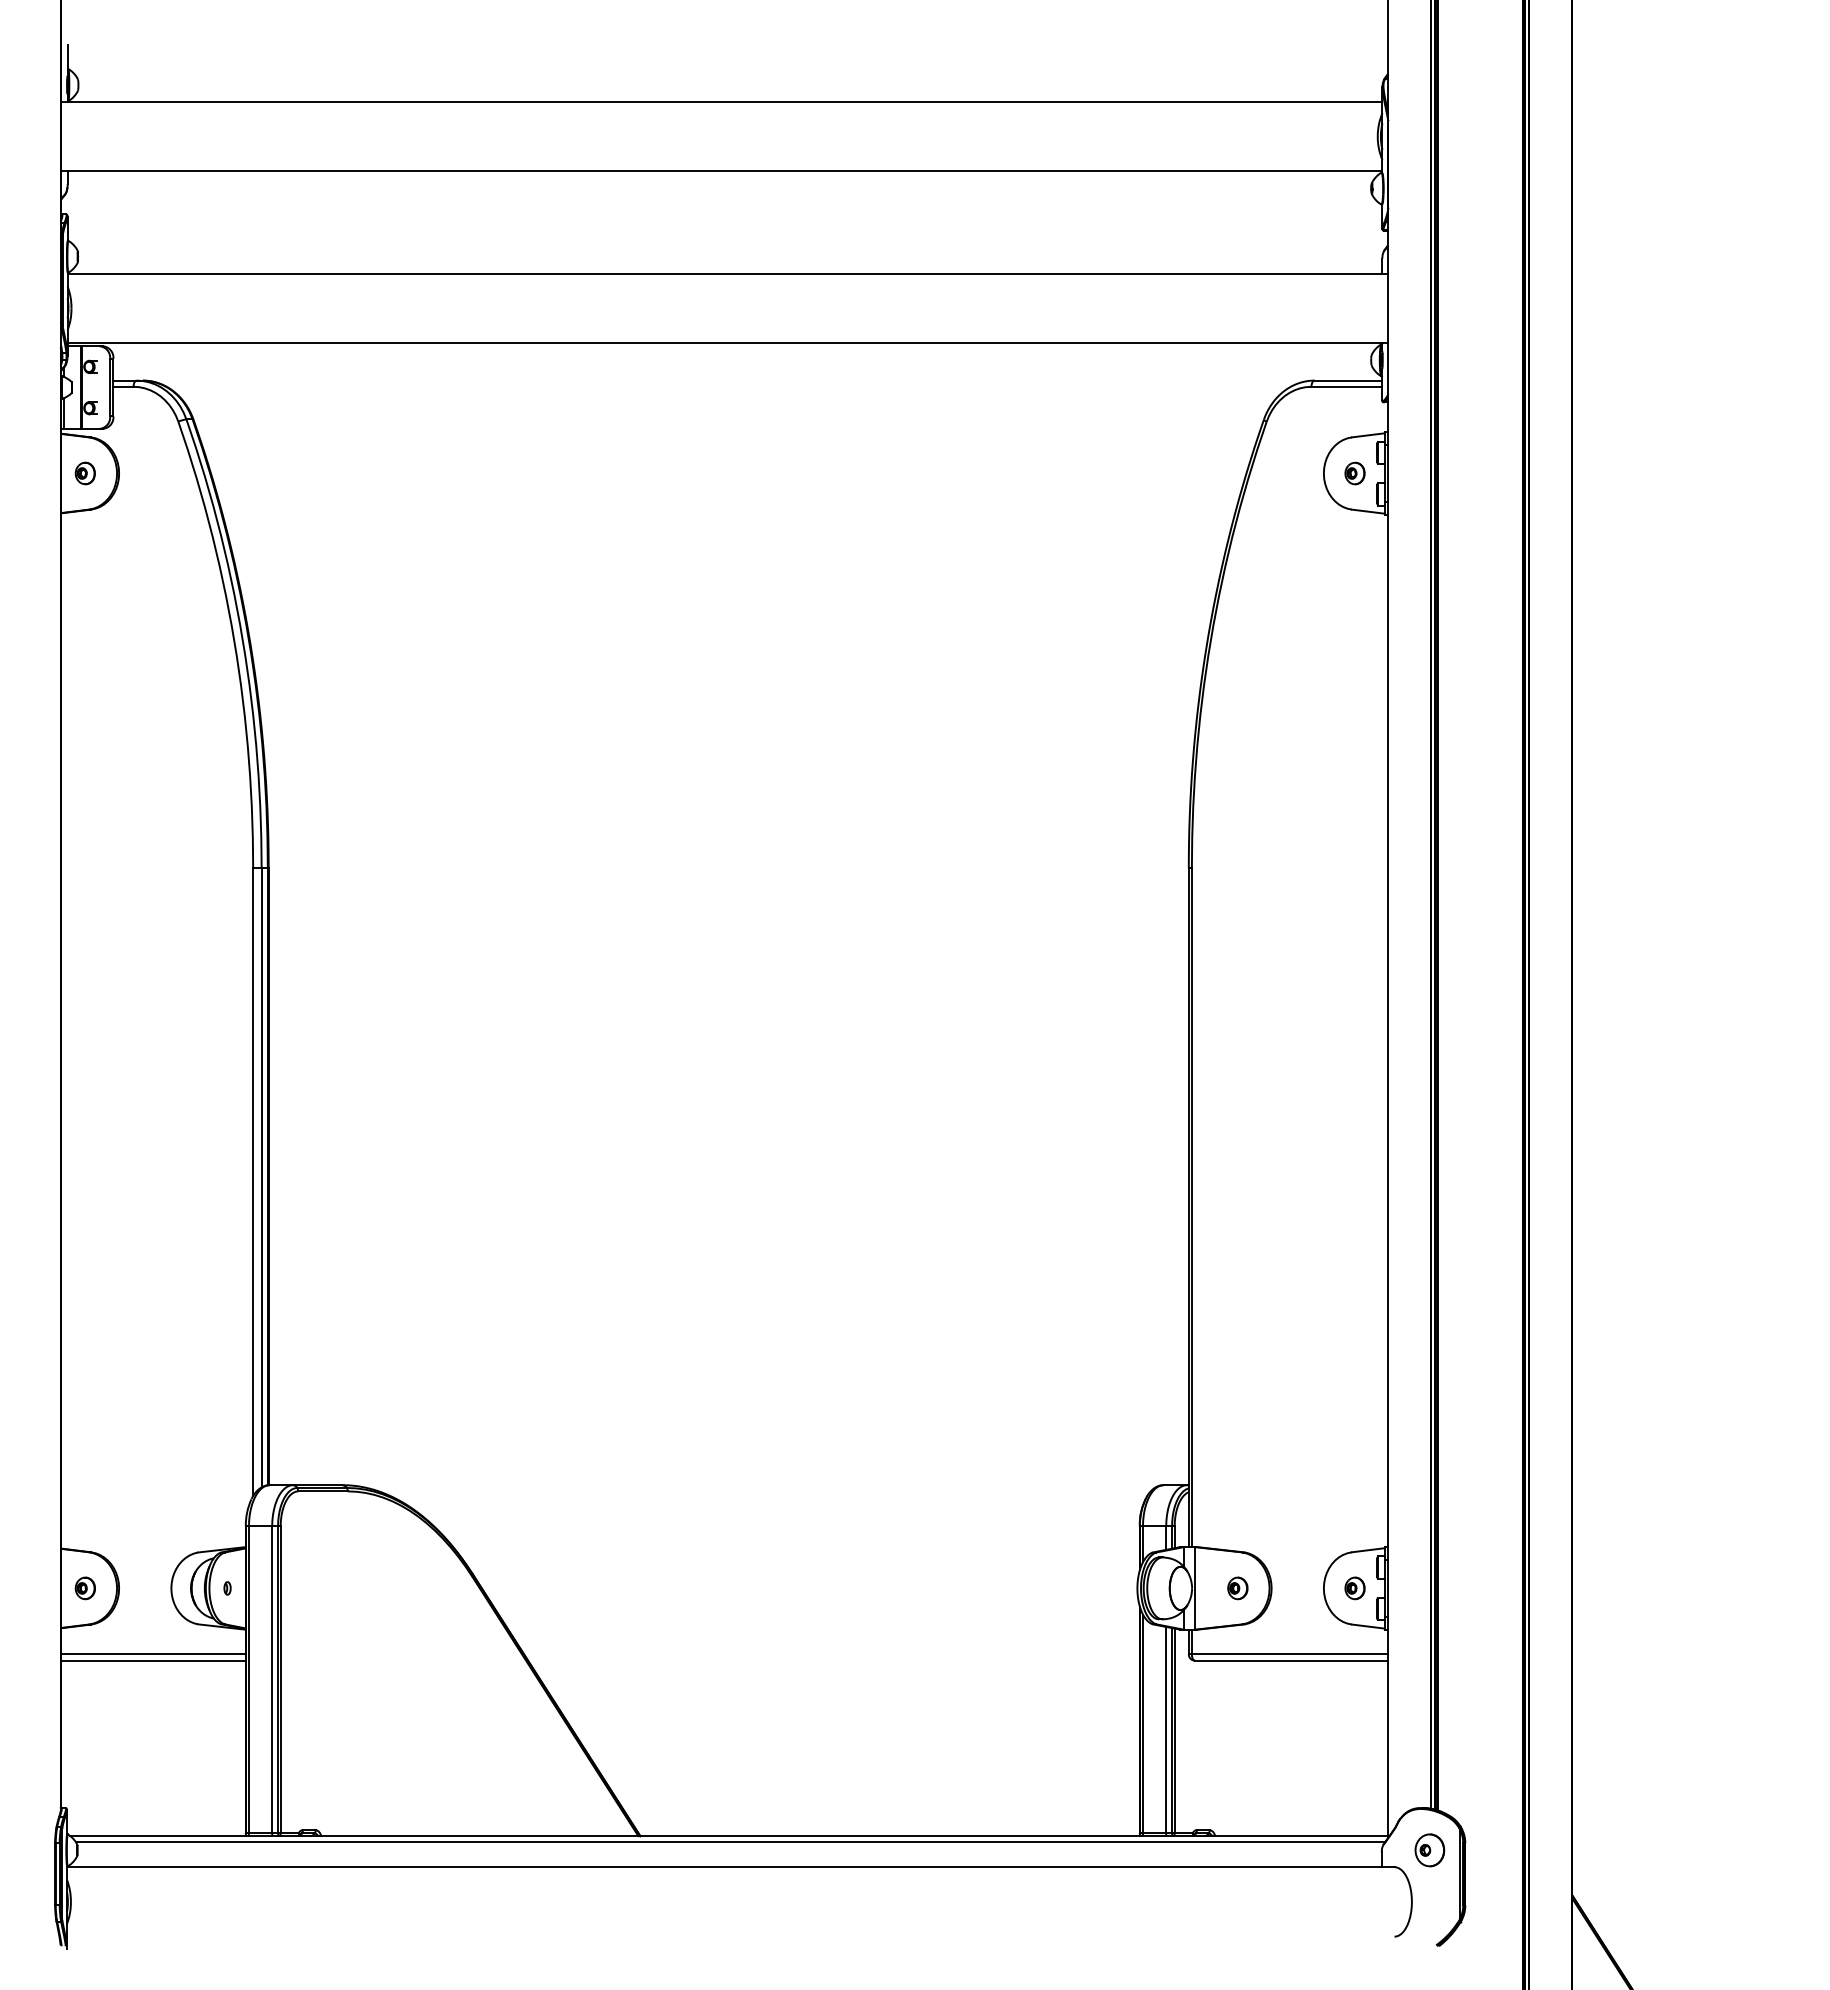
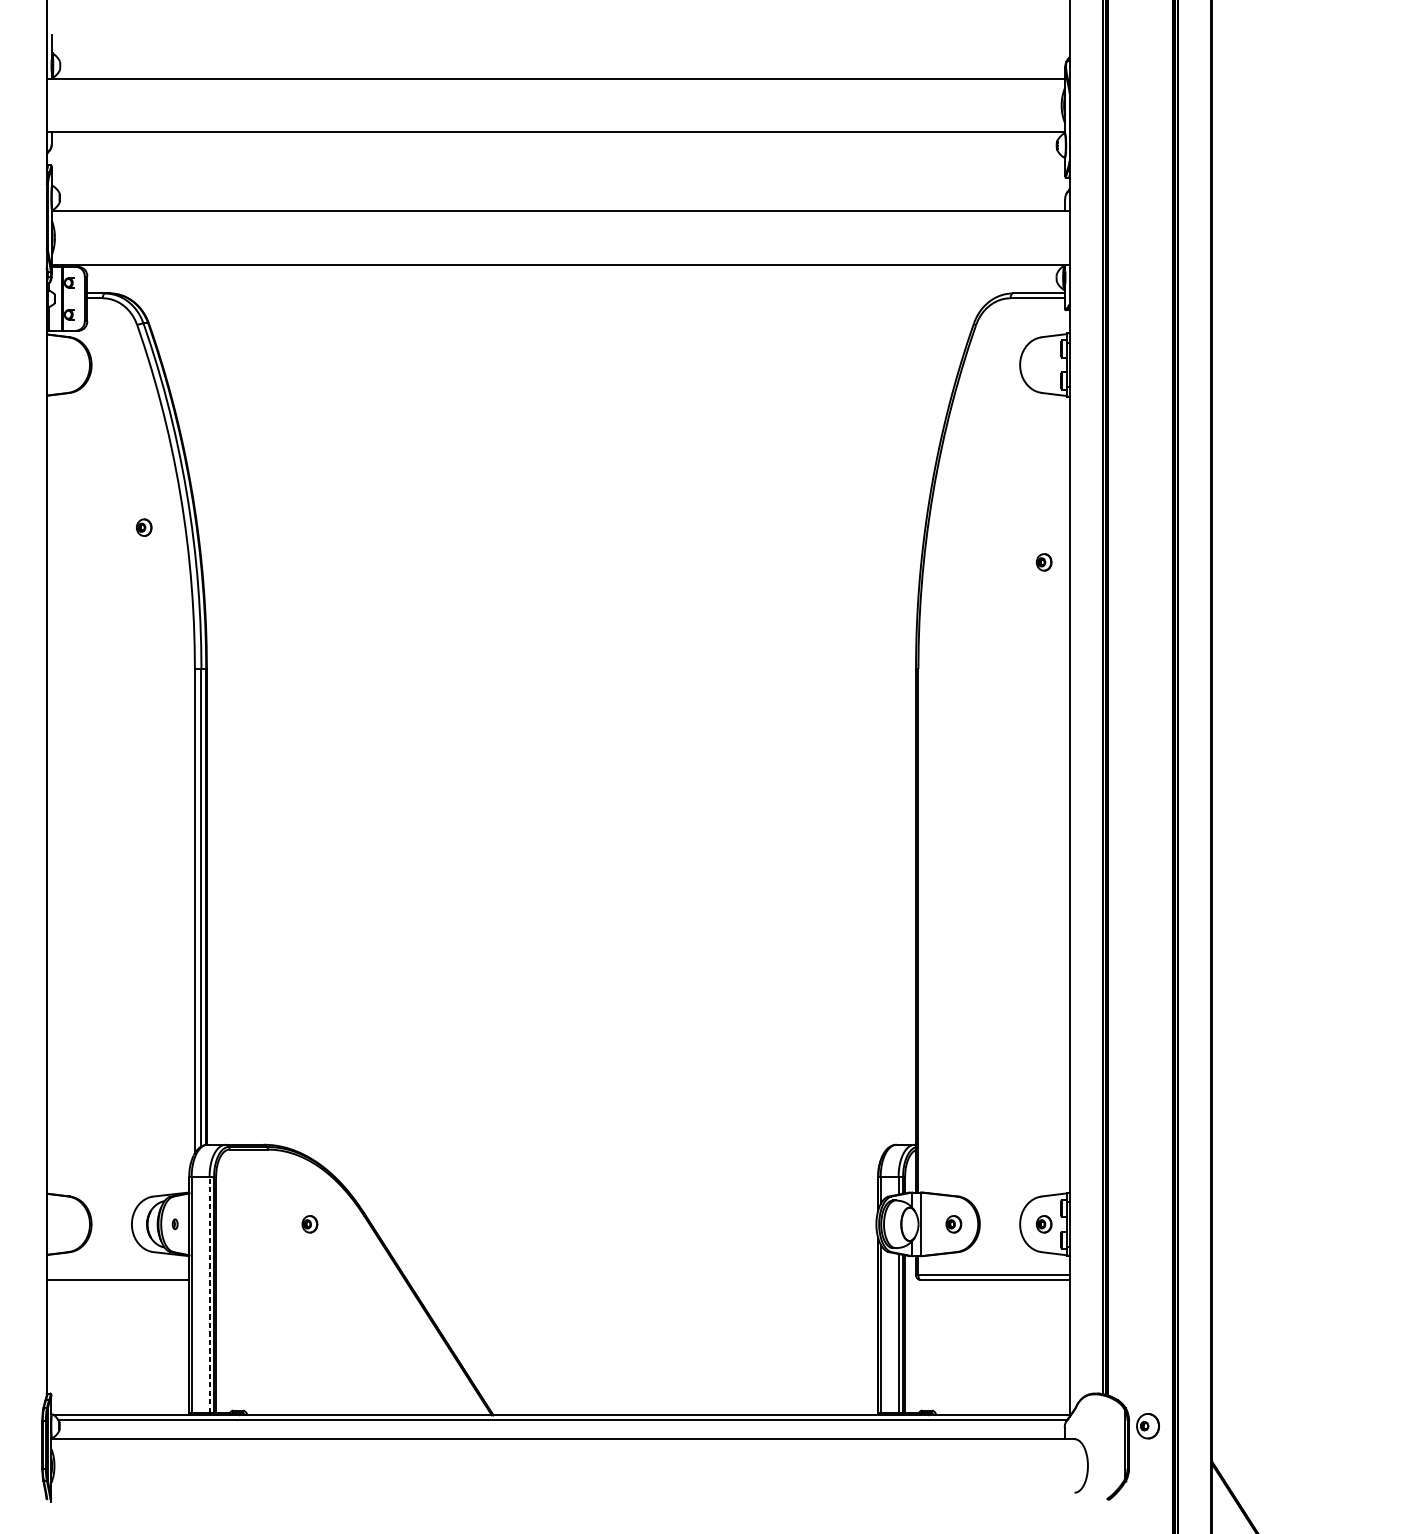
part: (84, 473) -> (143, 527), moved
part: (1354, 473) -> (1043, 562), moved
part: (84, 1588) -> (309, 1224), moved
line: (153, 1654) -> (118, 1275), removed
line: (272, 1679) -> (209, 1294), solid -> dashed
part: (1429, 1850) -> (1147, 1426), moved

